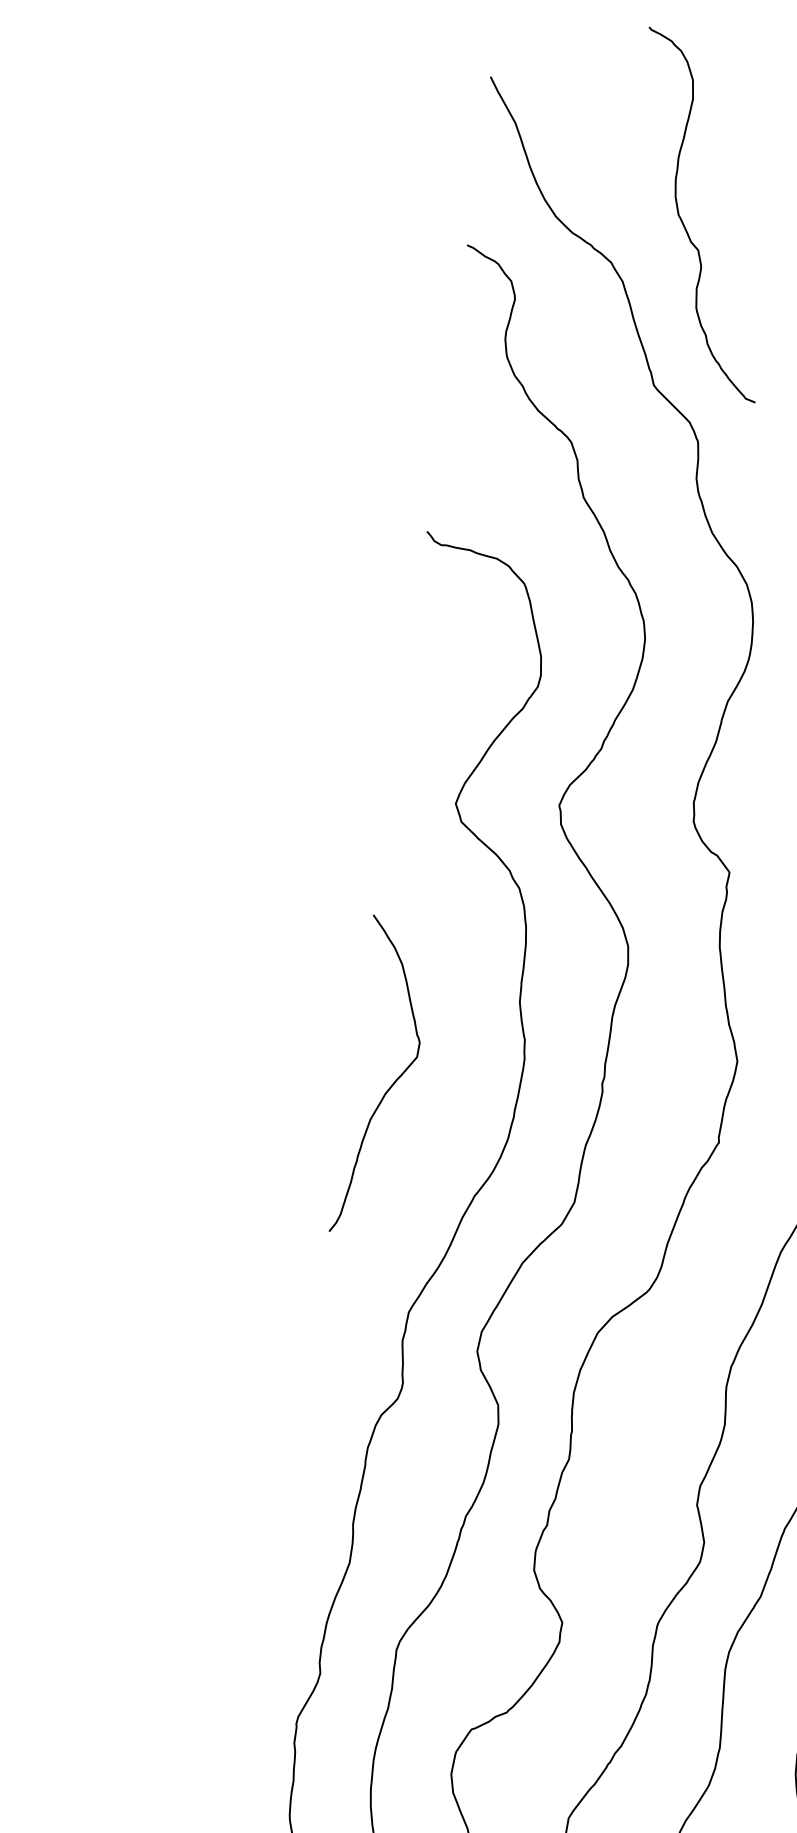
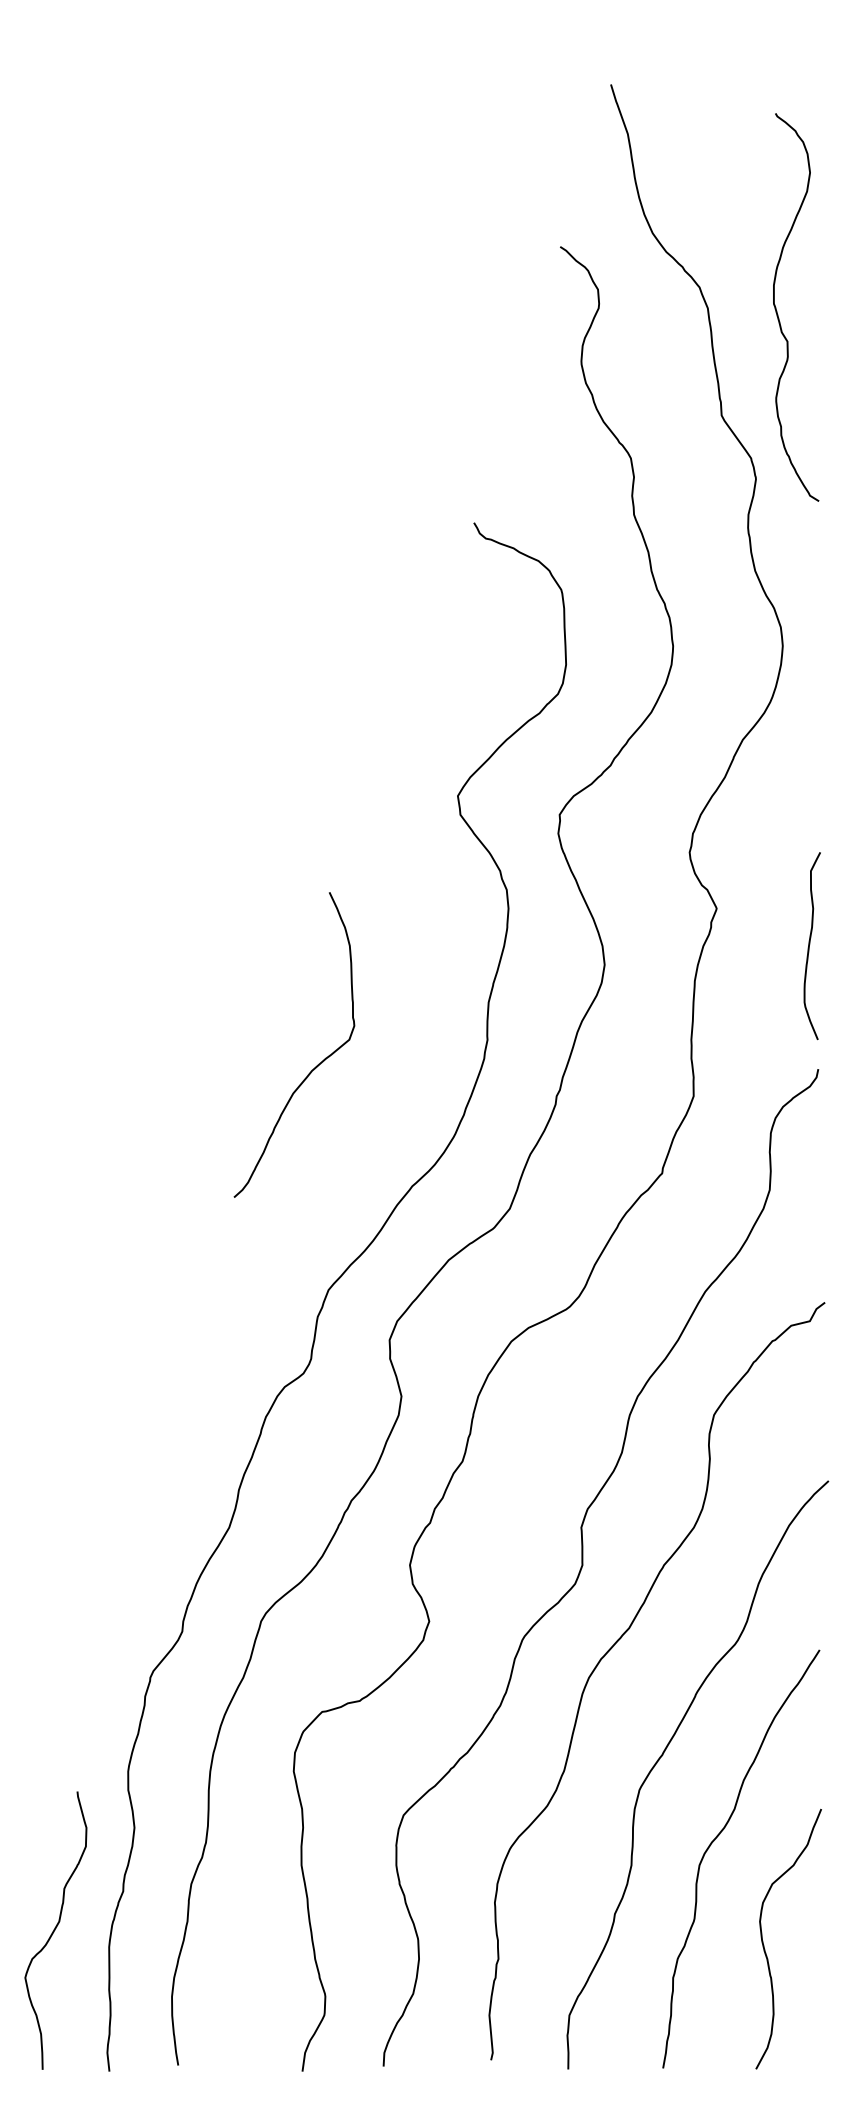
curve: (684, 225) -> (778, 314), moved
curve: (388, 1087) -> (316, 1065), moved

